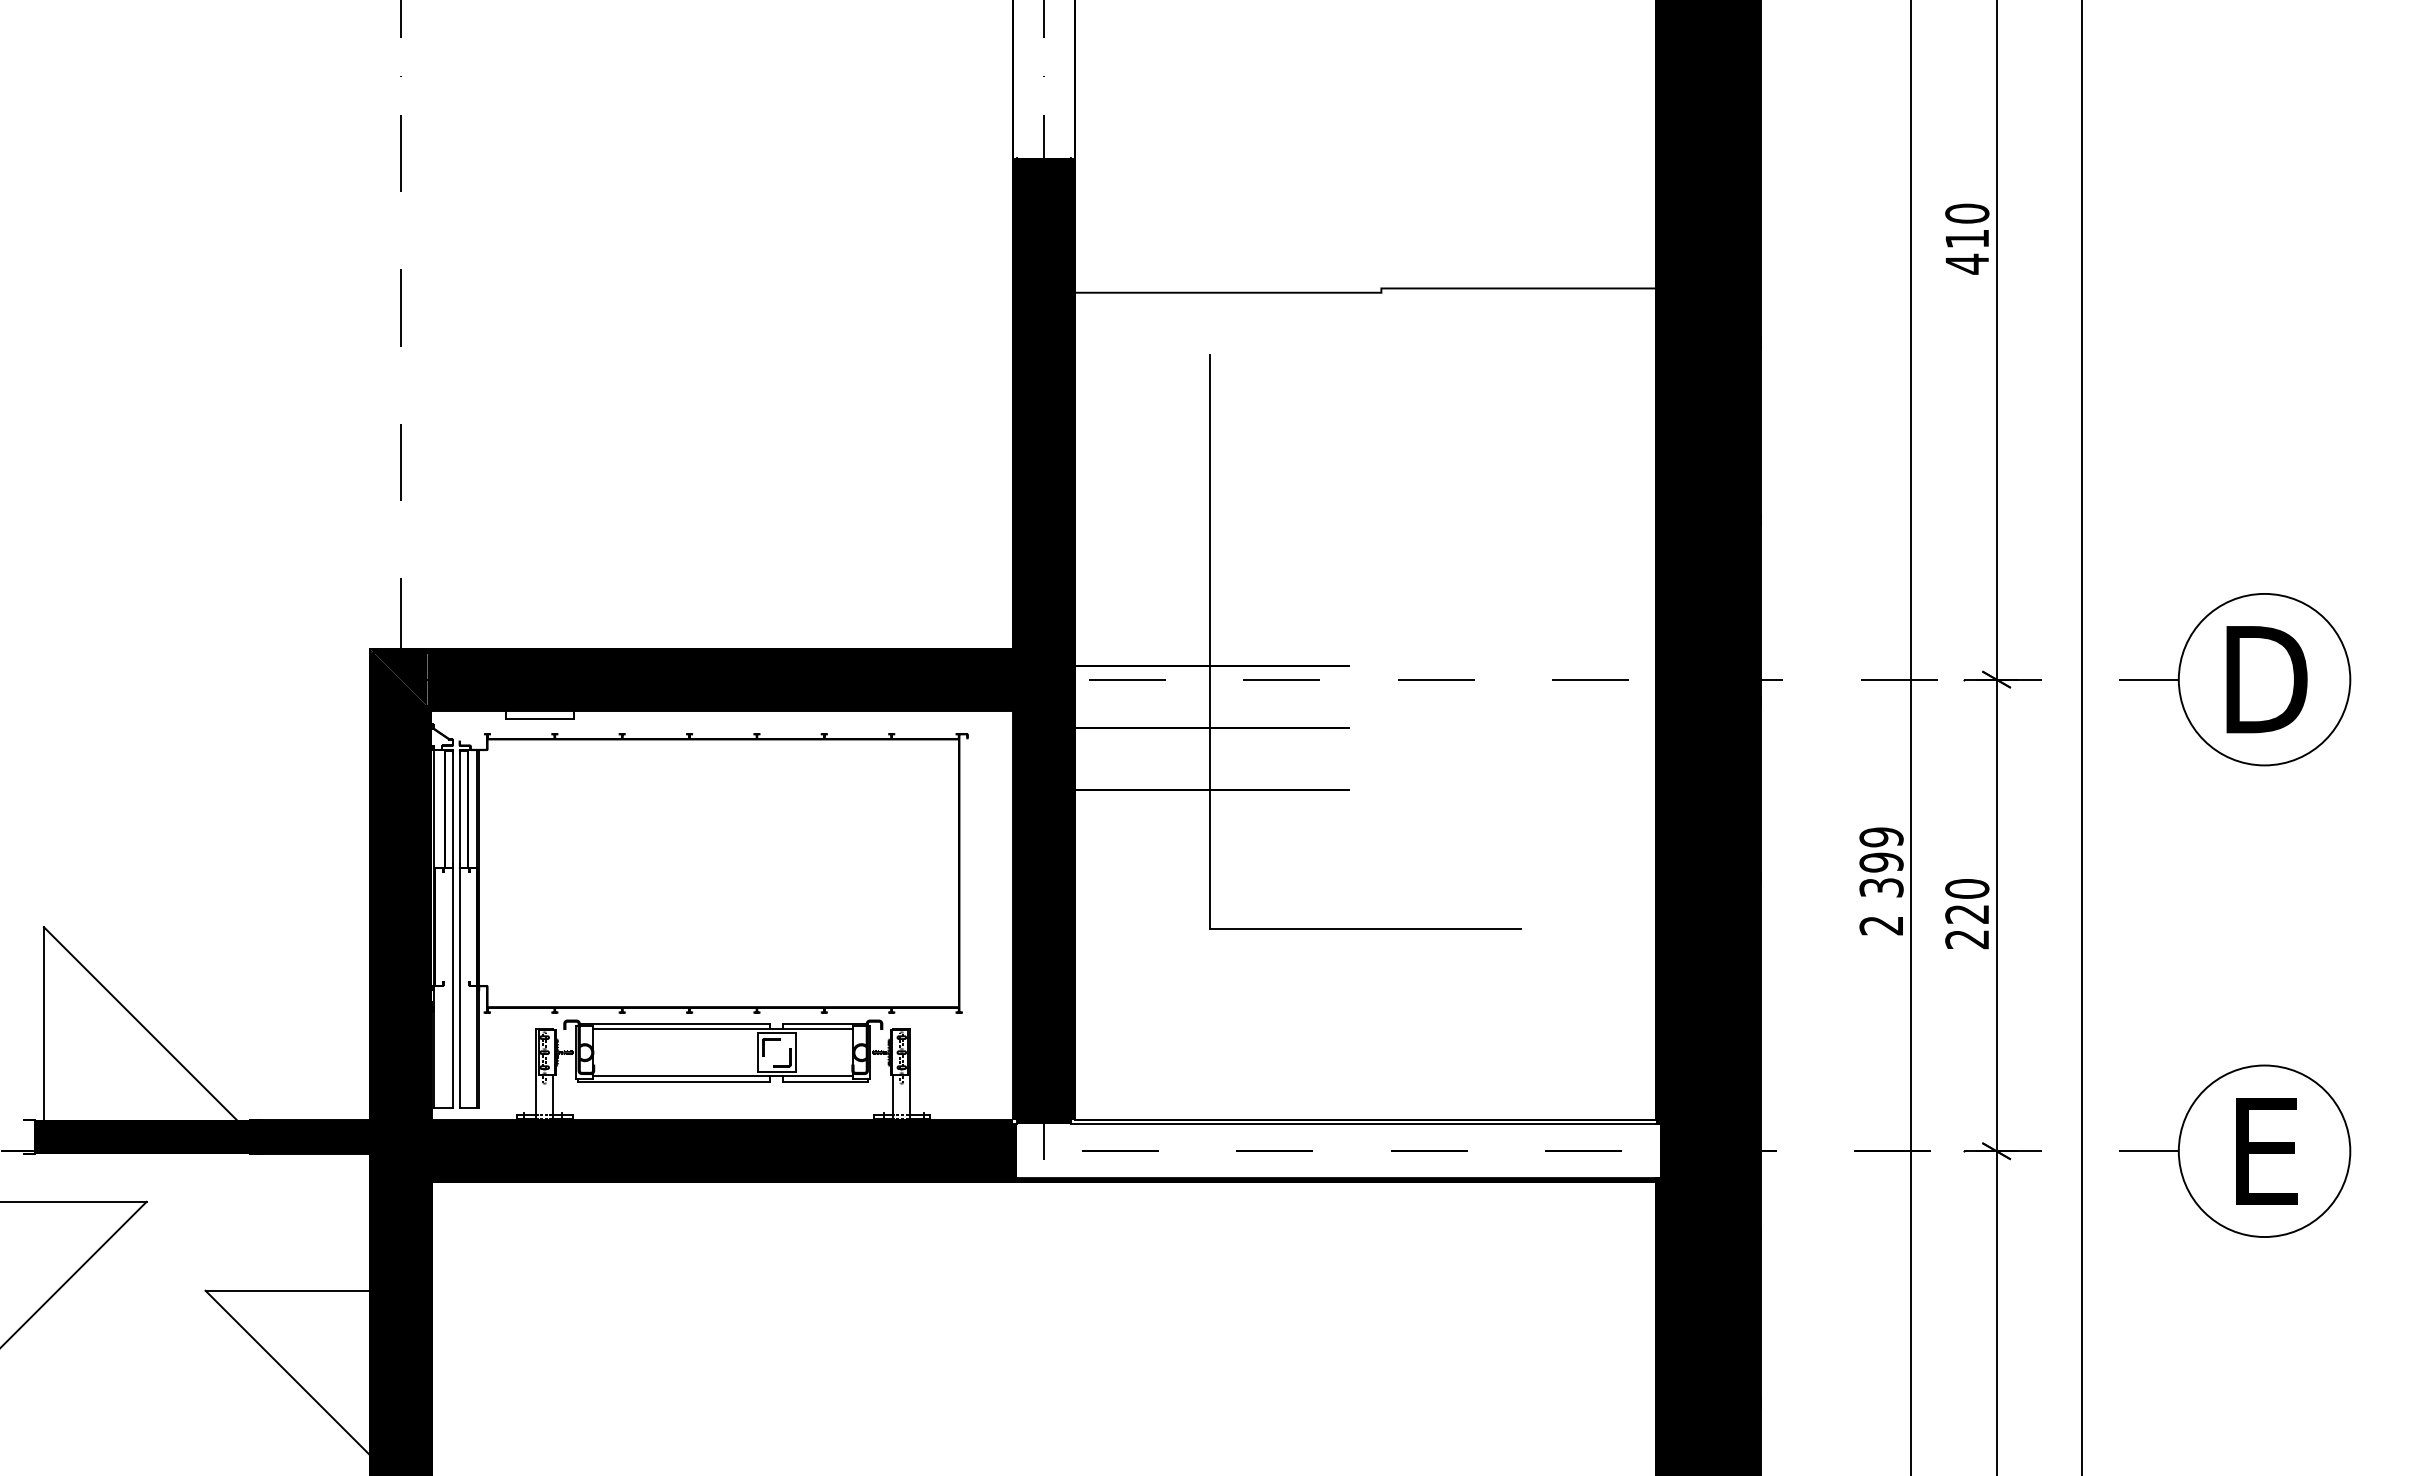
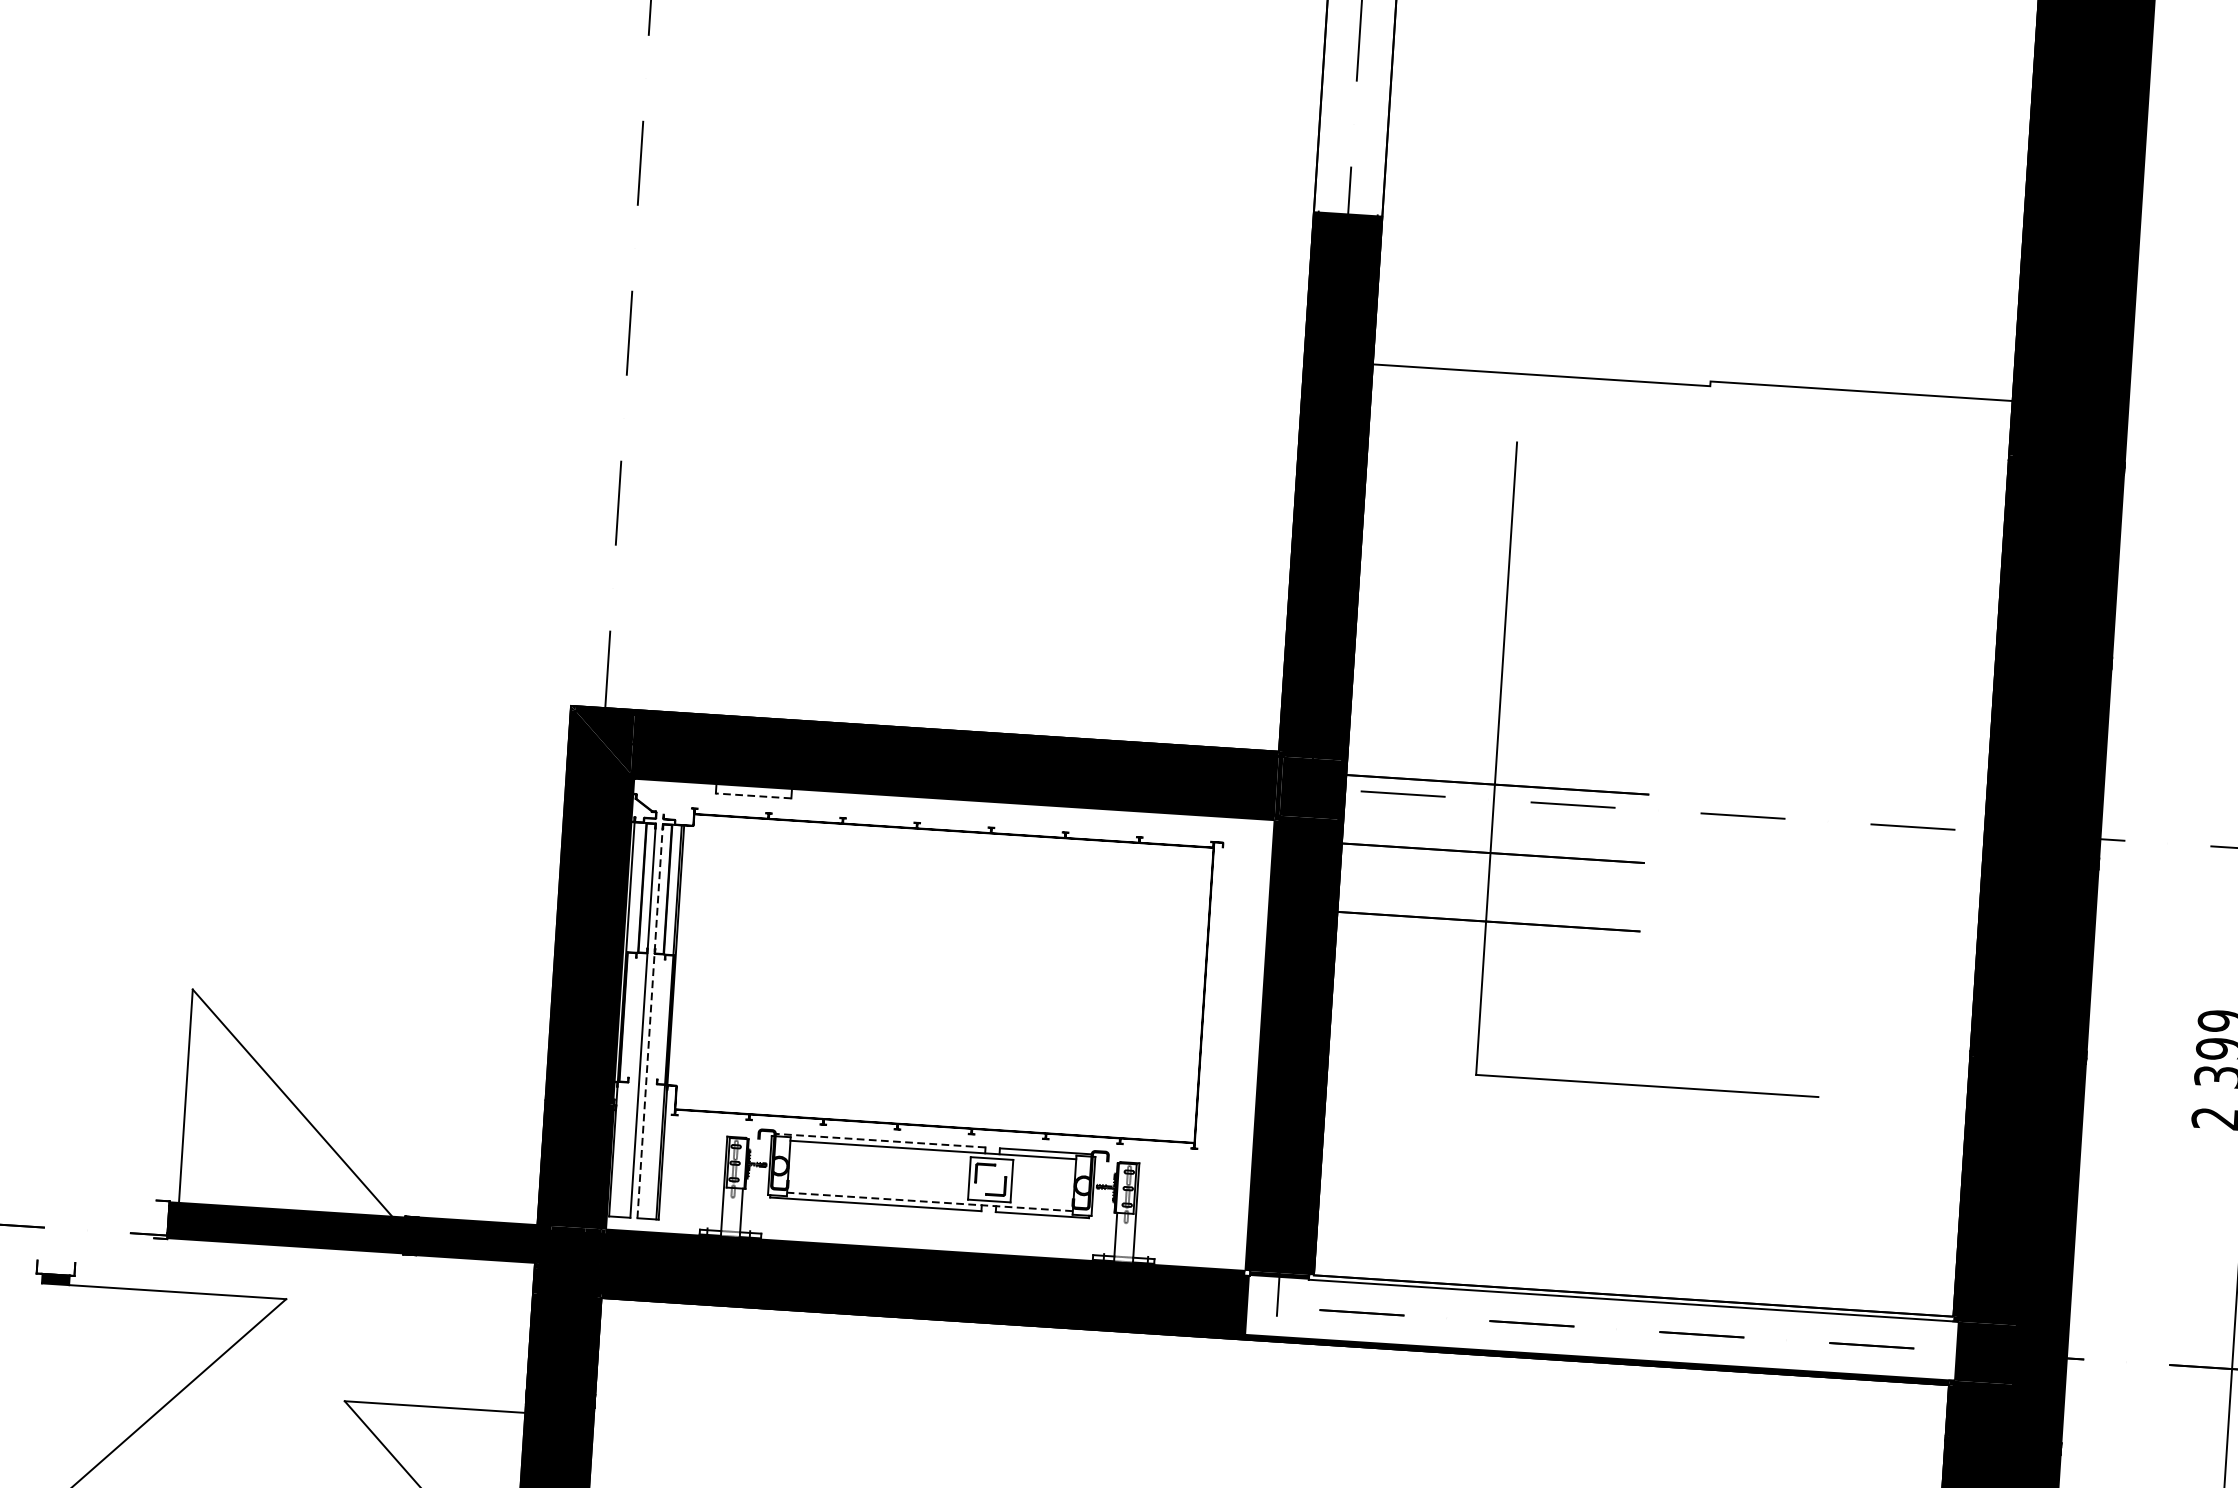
line: (539, 719) -> (753, 796), solid -> dashed
line: (459, 929) -> (650, 1021), solid -> dashed
line: (674, 1023) -> (880, 1140), solid -> dashed
line: (723, 1076) -> (930, 1202), solid -> dashed

